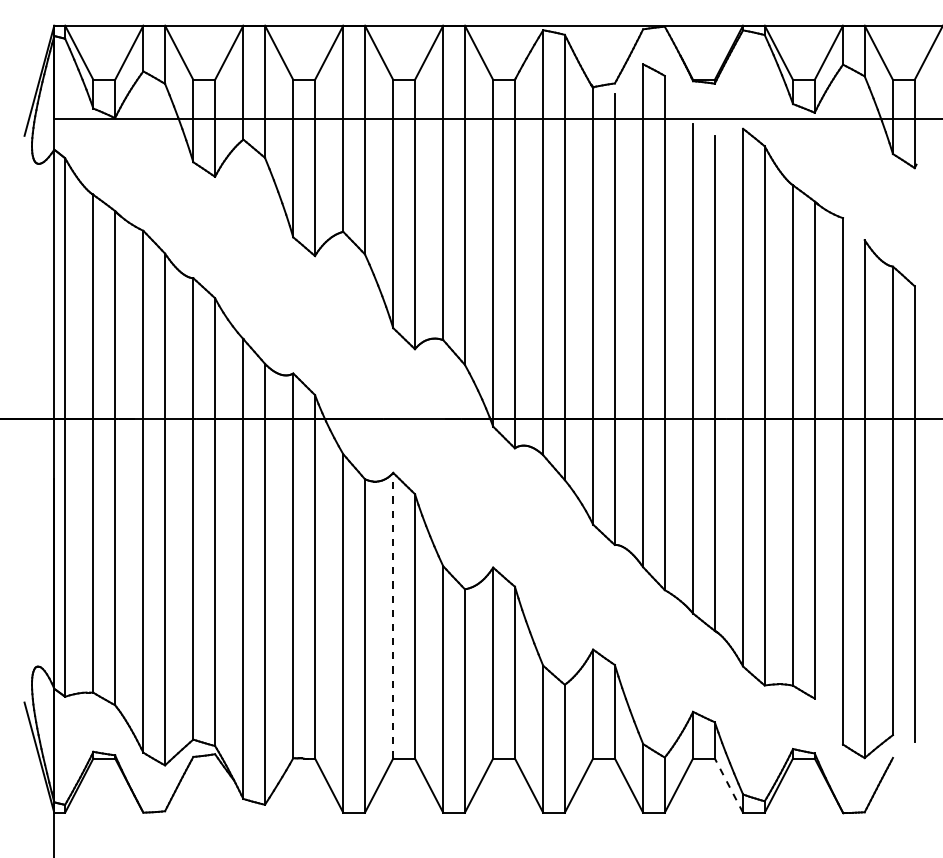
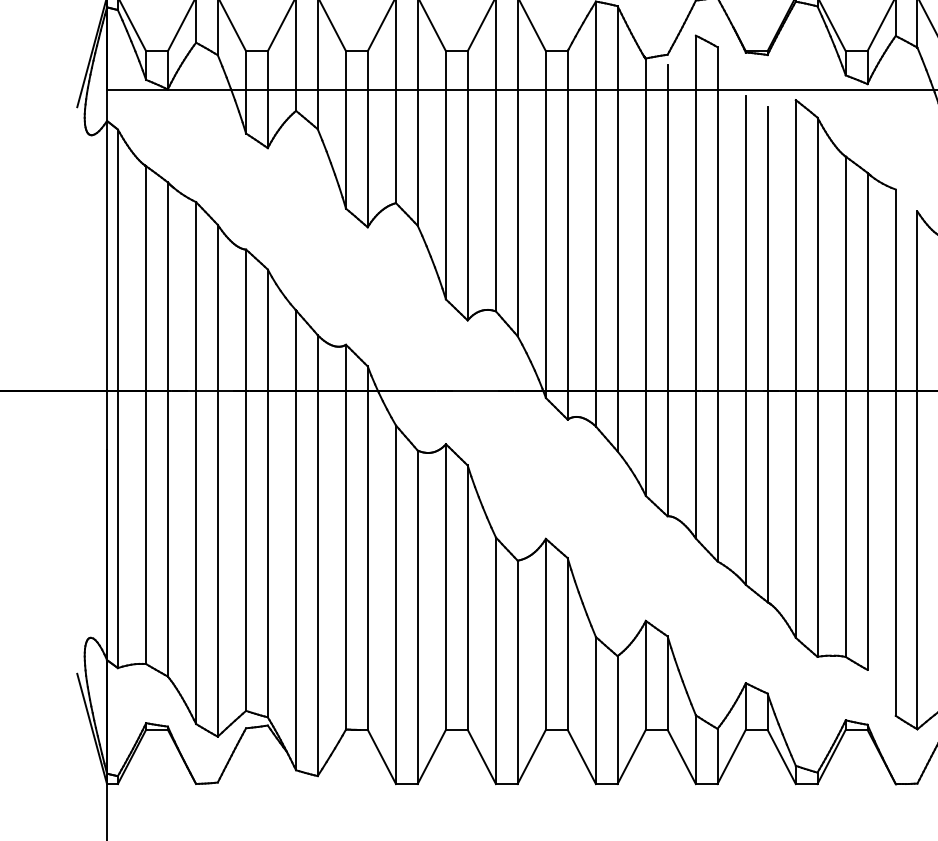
line: (393, 615) -> (446, 586), dashed -> solid
line: (728, 785) -> (781, 756), dashed -> solid

